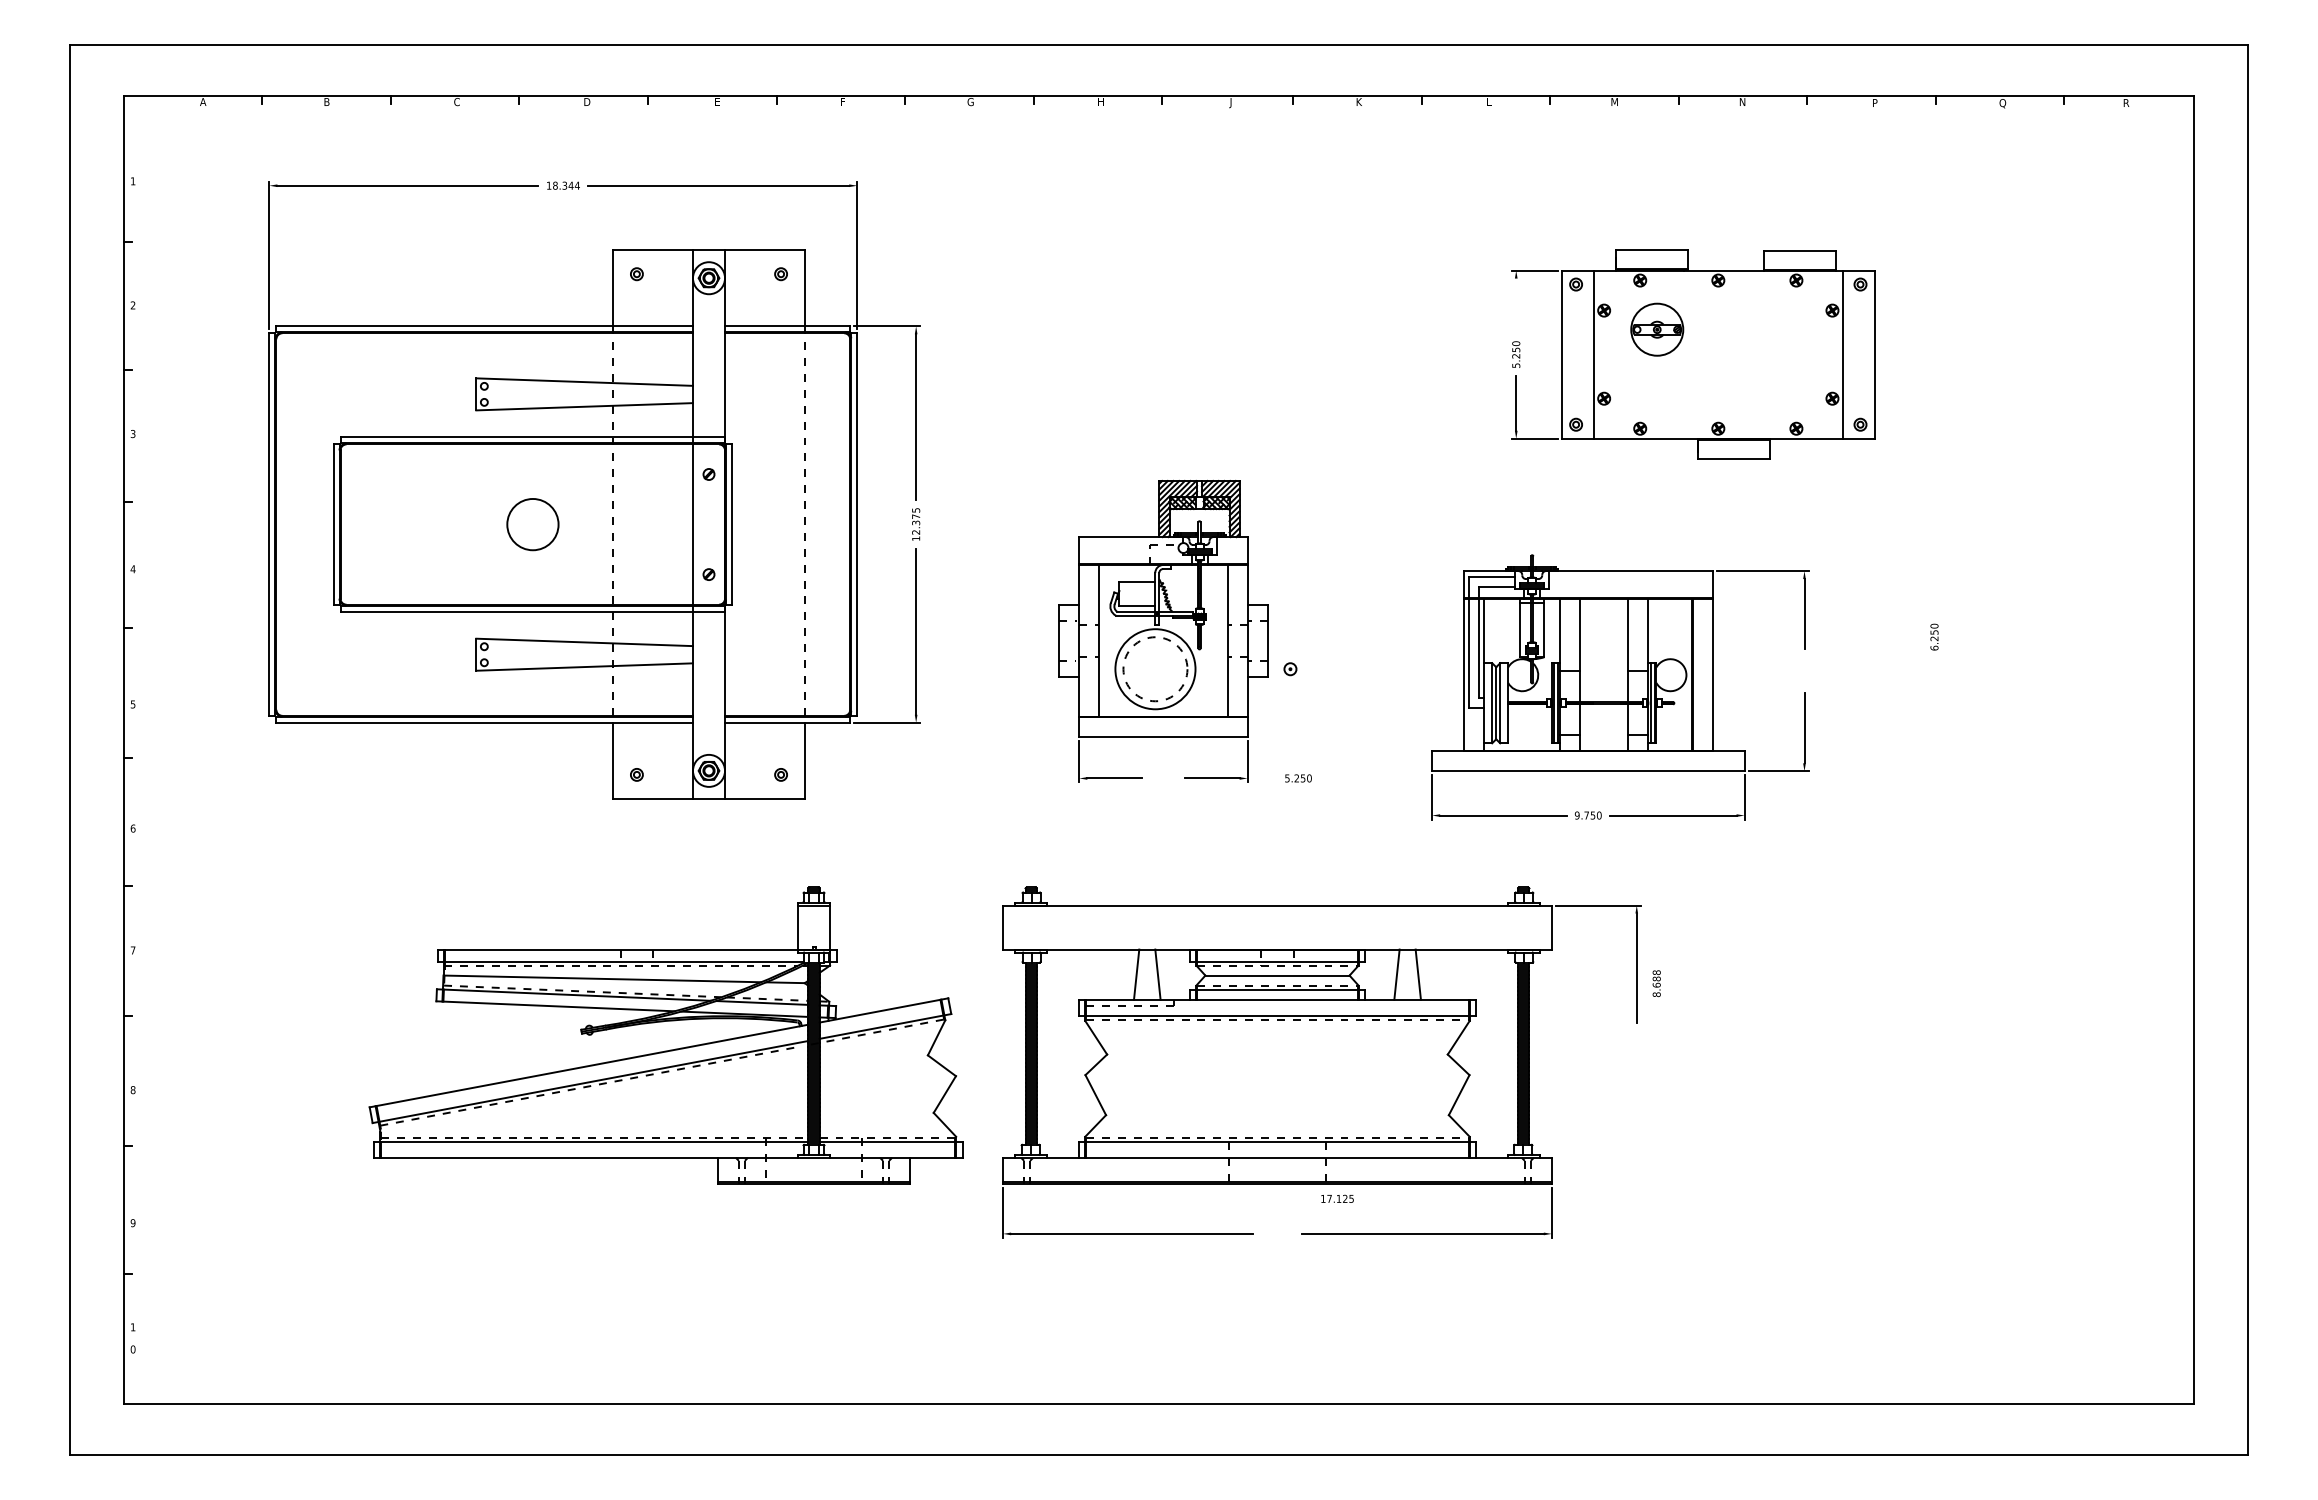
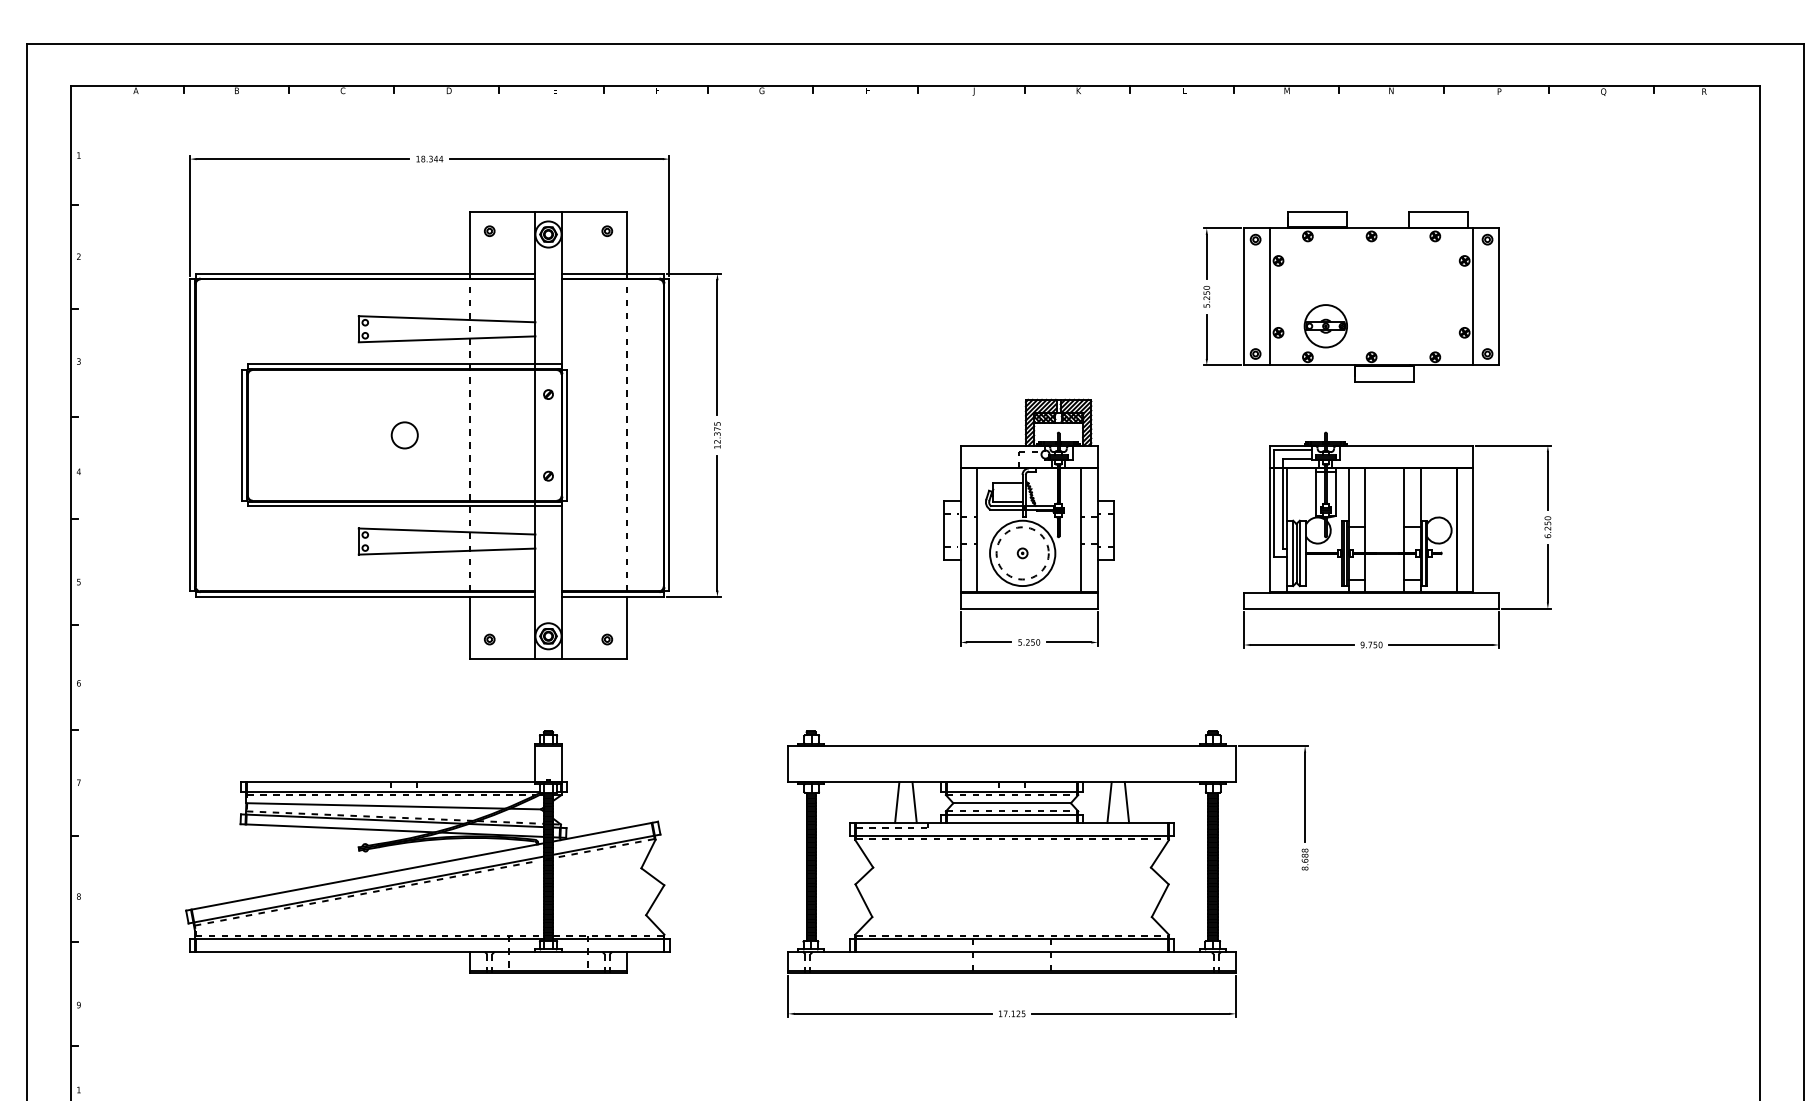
line: (1516, 305) -> (1207, 256), added
part: (1657, 329) -> (1326, 326), moved
circle: (532, 524) -> (404, 435), size x0.62
part: (1163, 630) -> (1029, 521), moved
part: (1620, 687) -> (1397, 540), moved
text: (1656, 983) -> (1304, 859), moved
part: (663, 1022) -> (425, 841), moved
text: (1337, 1198) -> (1012, 1013), moved

